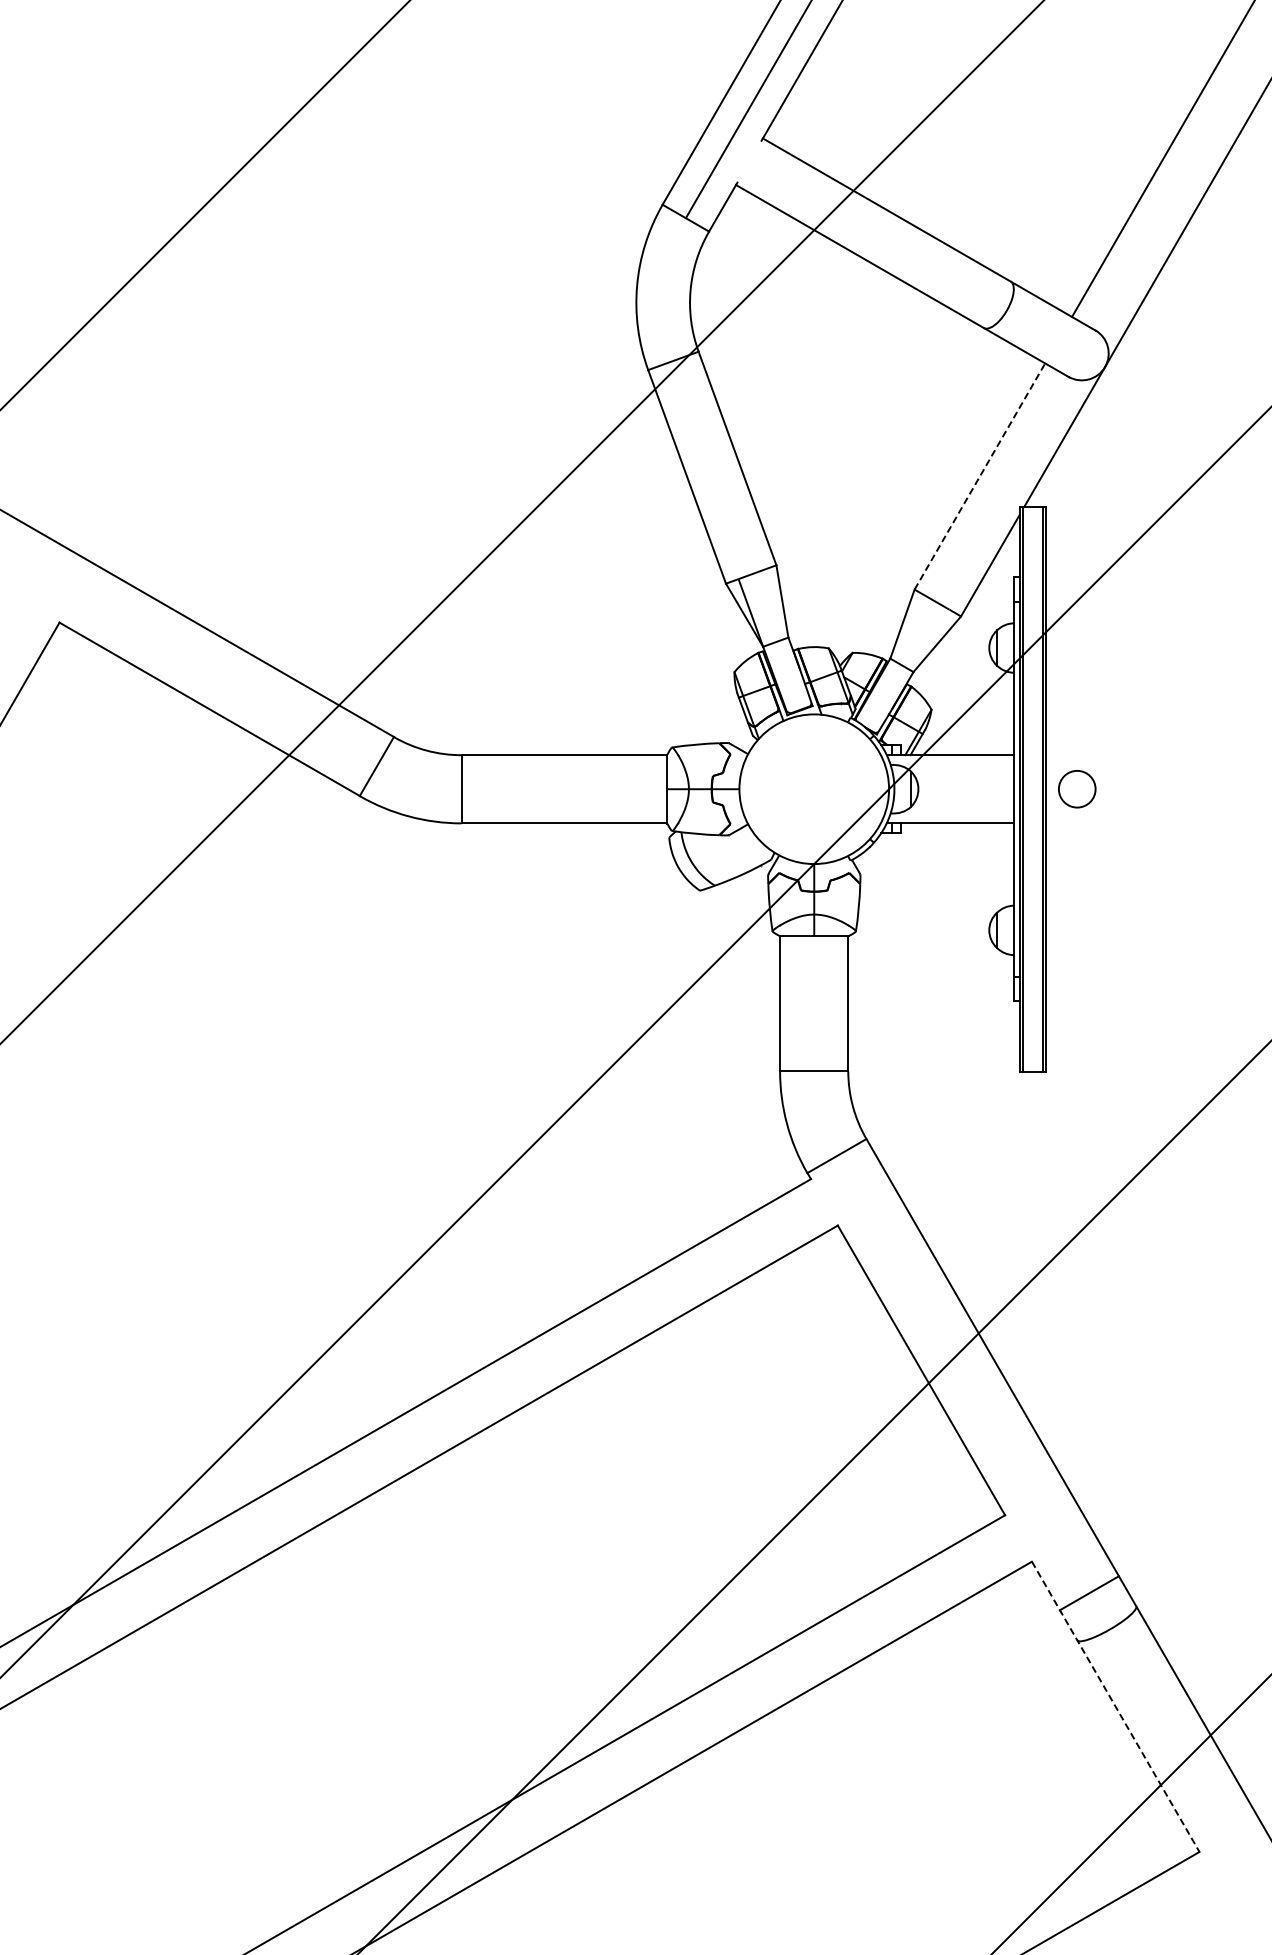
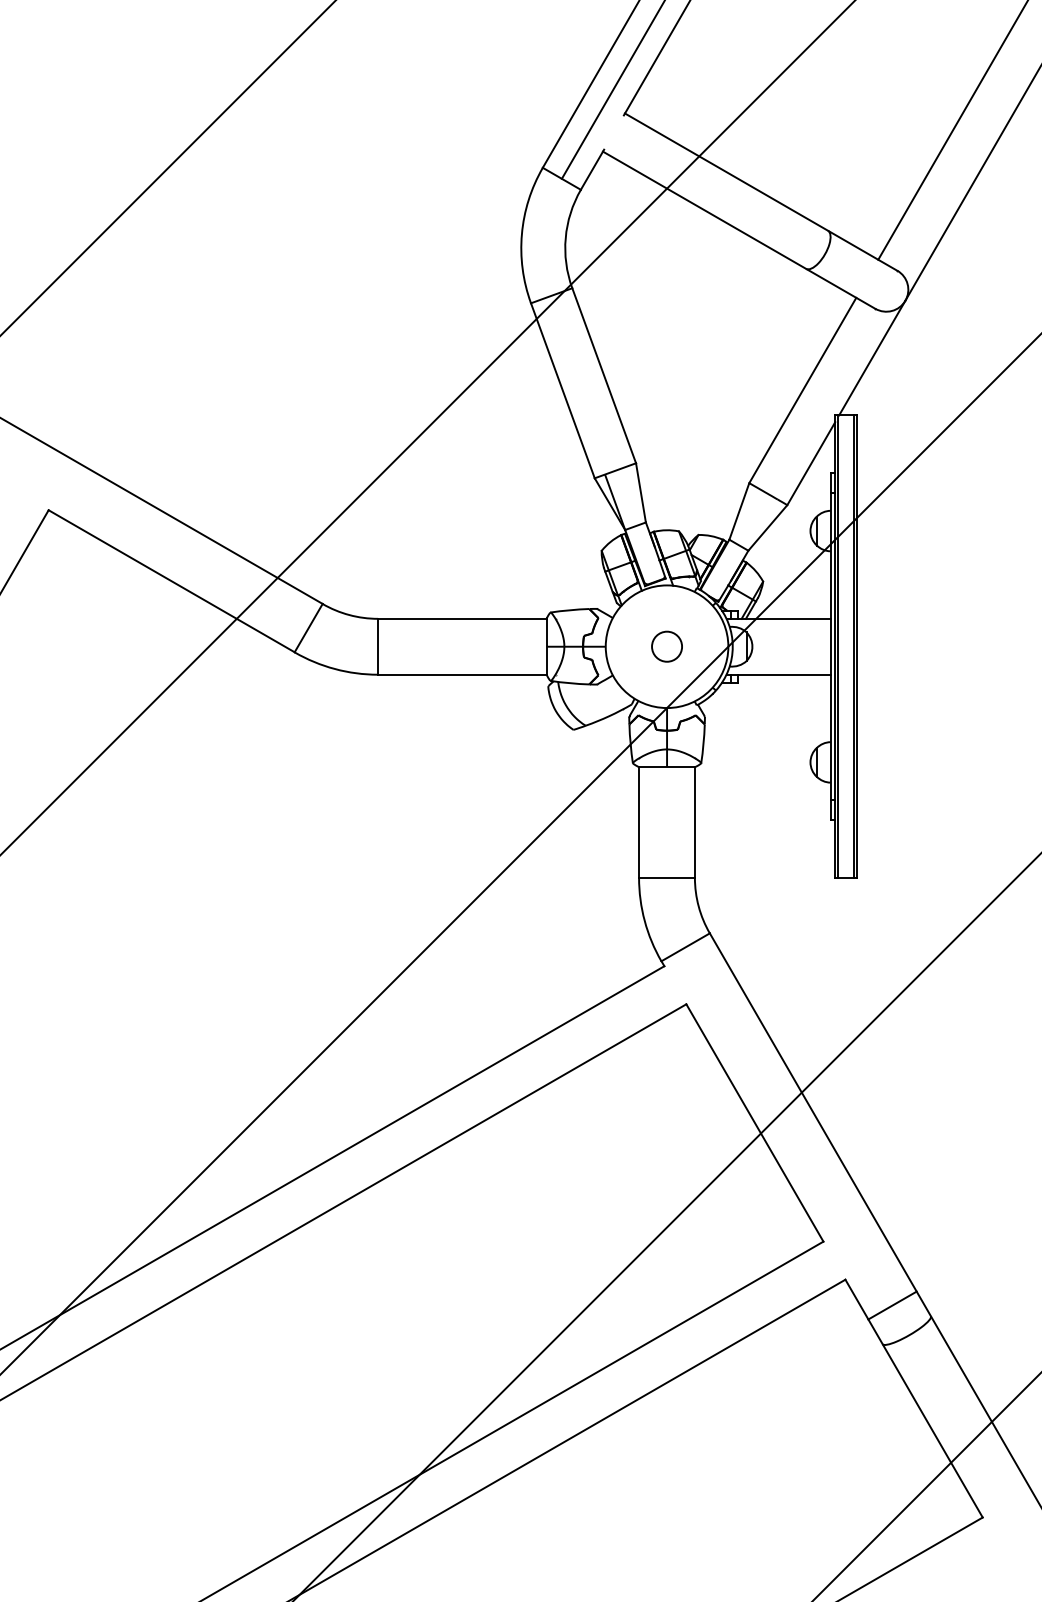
line: (979, 476) -> (802, 390), dashed -> solid
circle: (1077, 789) -> (667, 646), moved
line: (1115, 1706) -> (913, 1398), dashed -> solid

